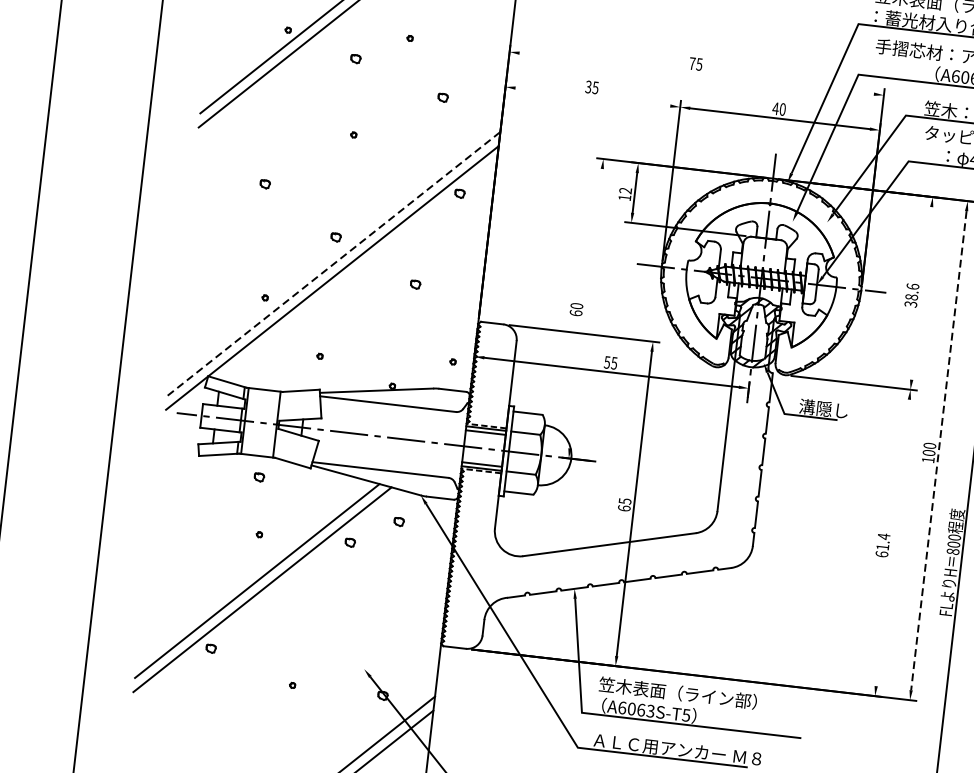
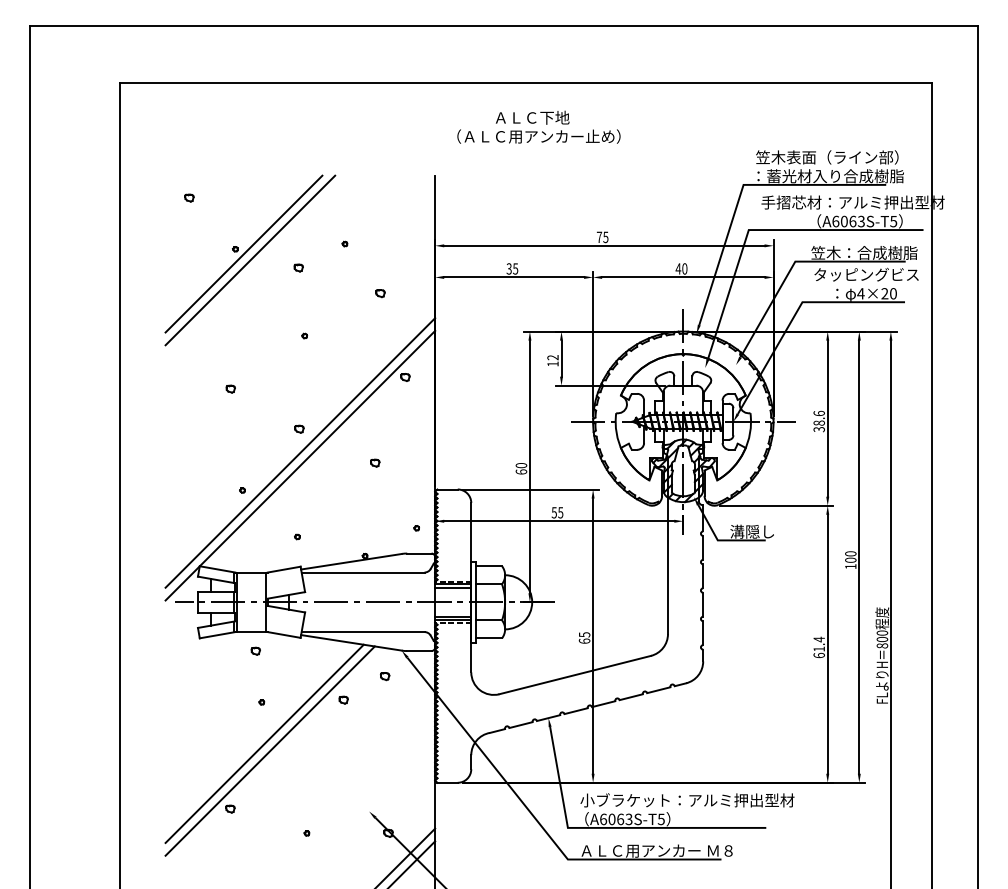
line: (696, 73) -> (604, 245), added
line: (593, 97) -> (514, 277), added
line: (334, 263) -> (300, 452), dashed -> solid
line: (921, 293) -> (827, 418), added
line: (585, 308) -> (529, 466), added
line: (939, 451) -> (859, 557), dashed -> solid
line: (892, 542) -> (827, 643), added
text: (717, 697) -> (687, 800), 笠木表面（ライン部） -> 小ブラケット：アルミ押出型材

